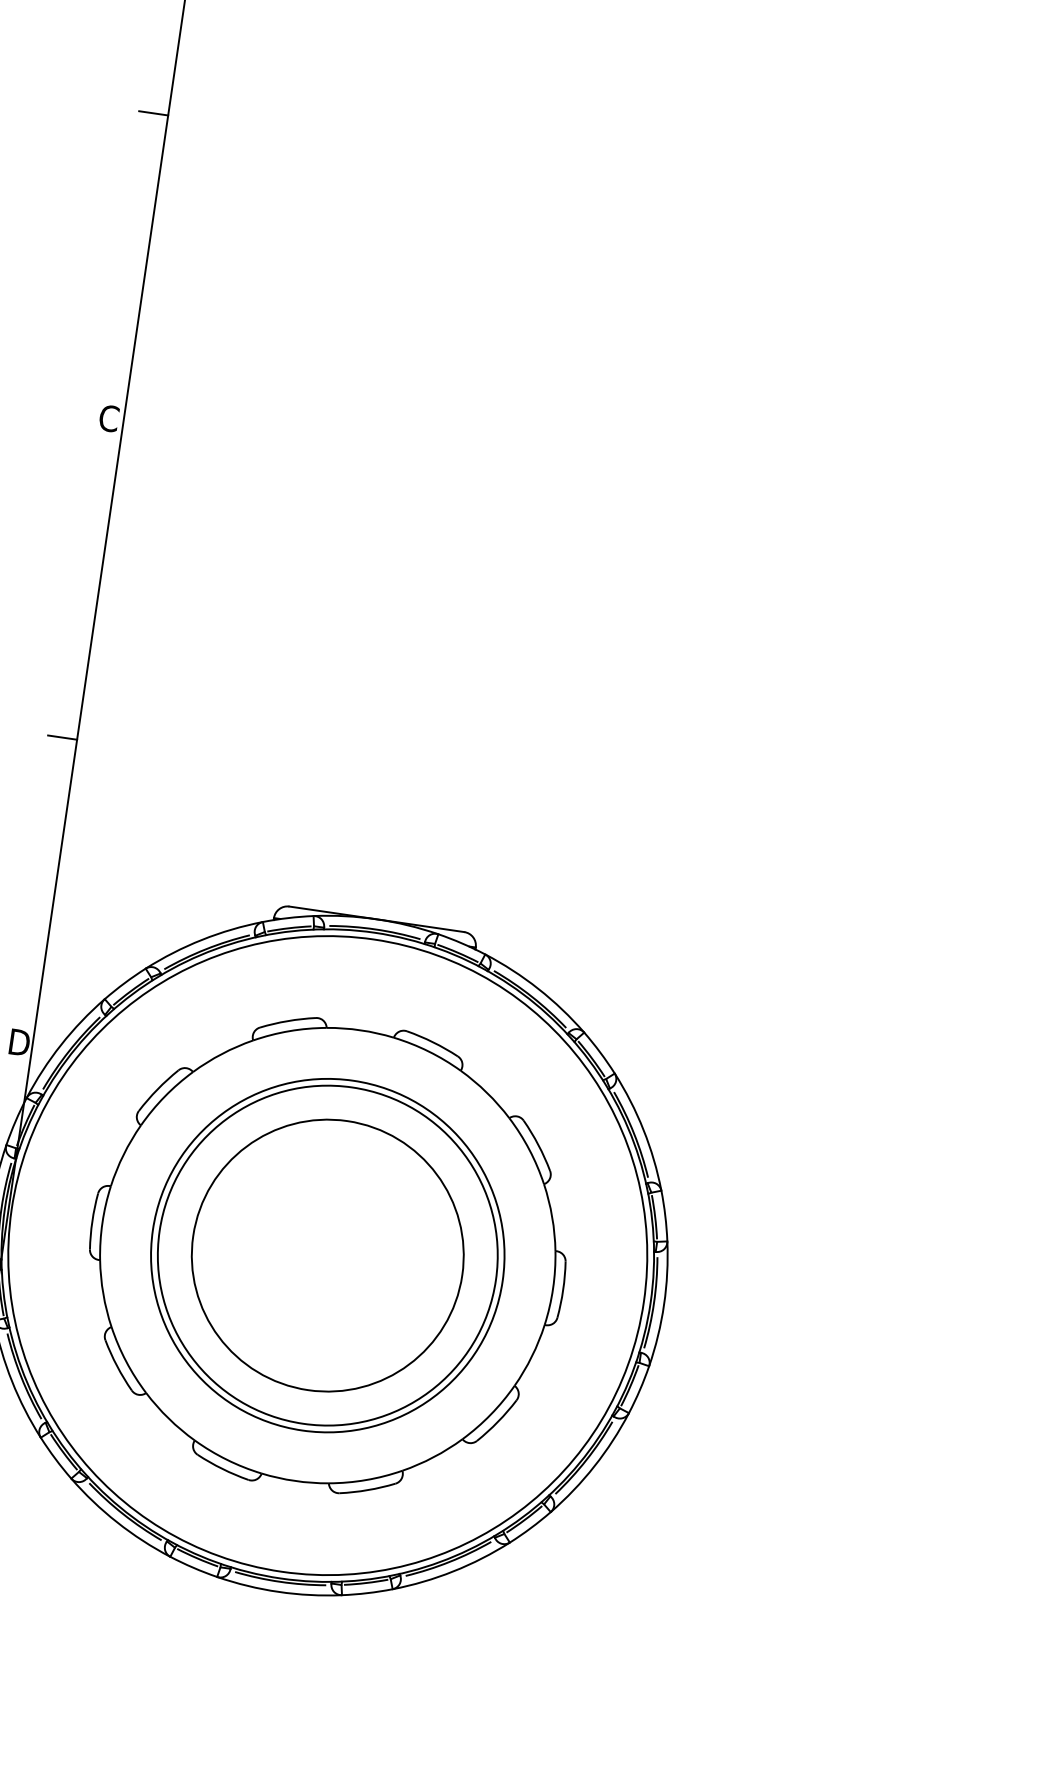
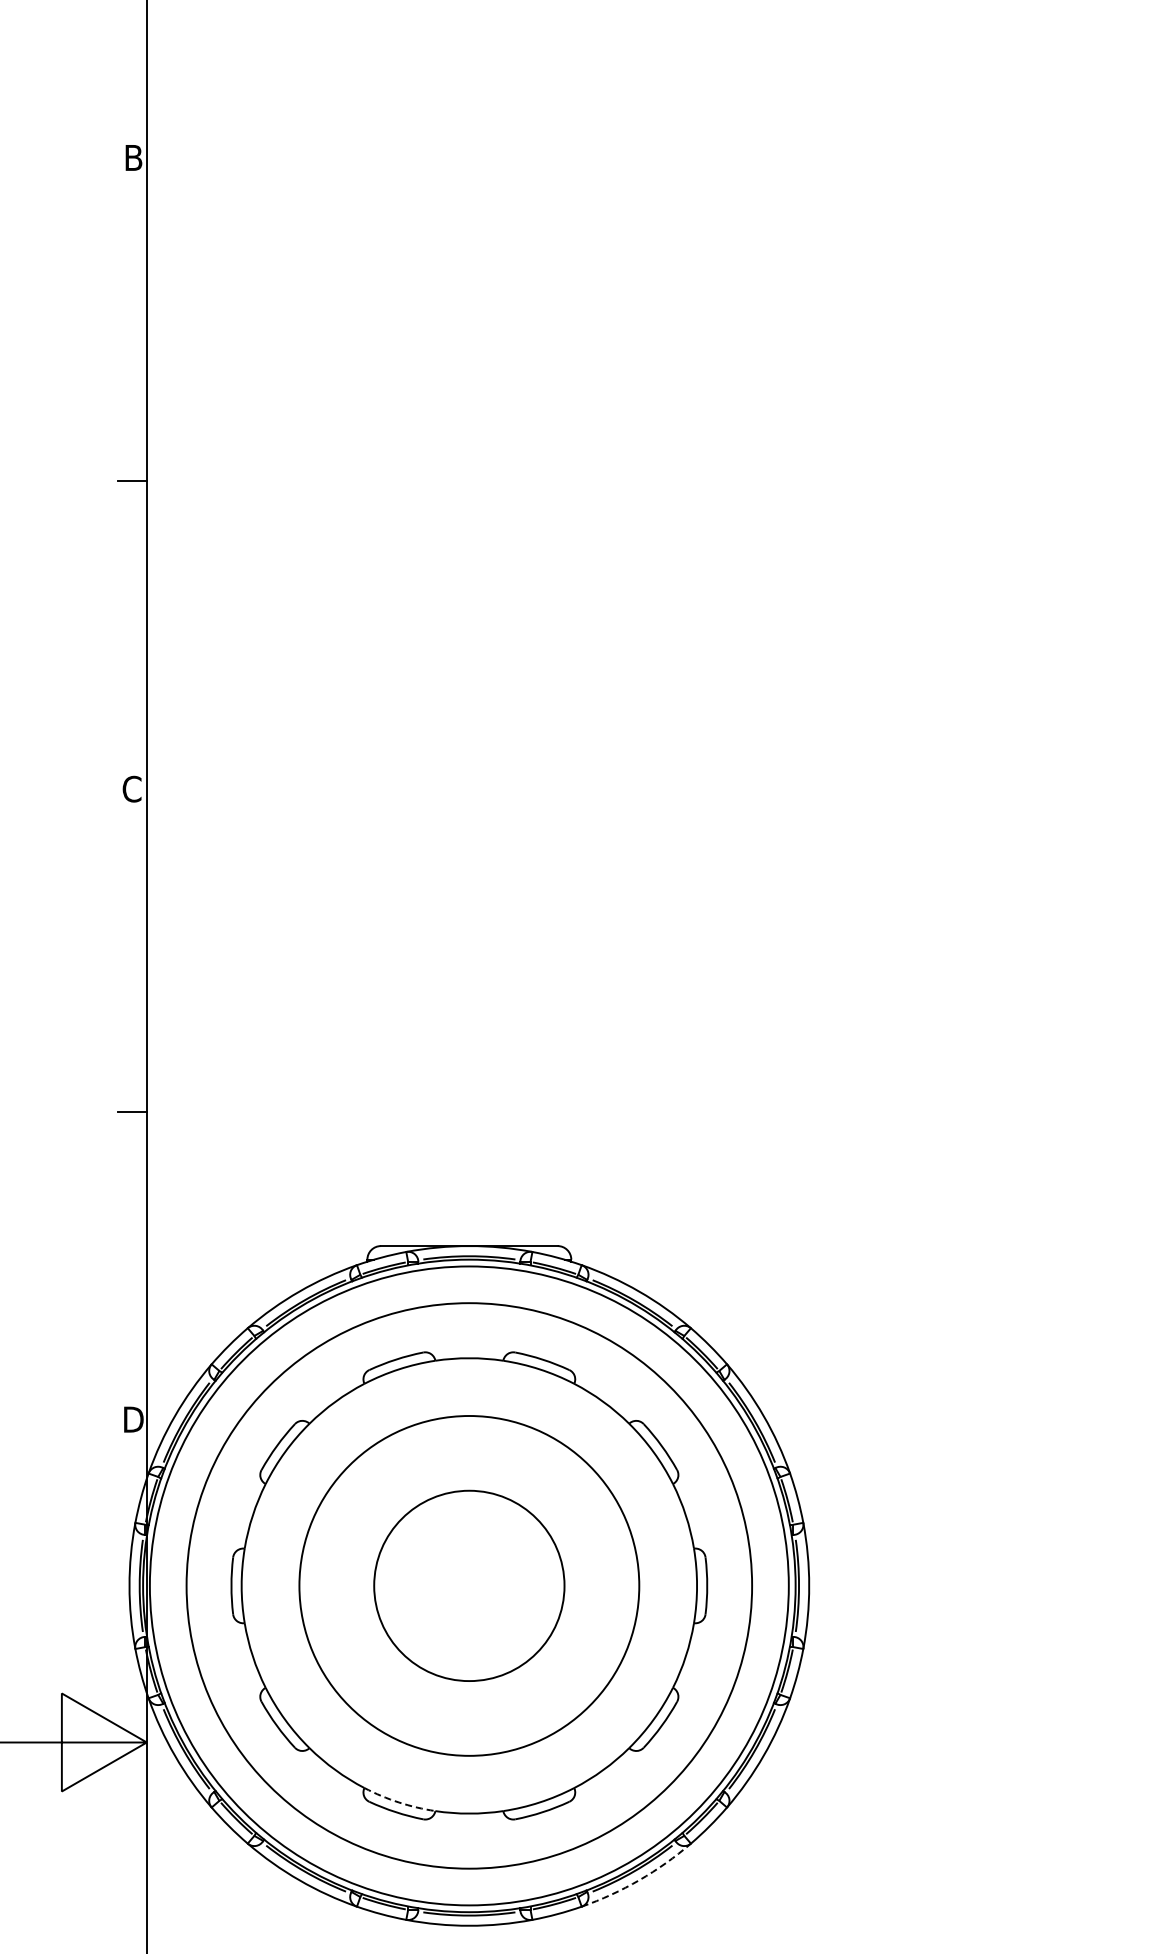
circle: (327, 1255) -> (469, 1585), size x0.7
circle: (327, 1255) -> (469, 1585), size x1.6
arc: (227, 1459) -> (399, 1802), solid -> dashed
arc: (453, 1571) -> (639, 1880), solid -> dashed

